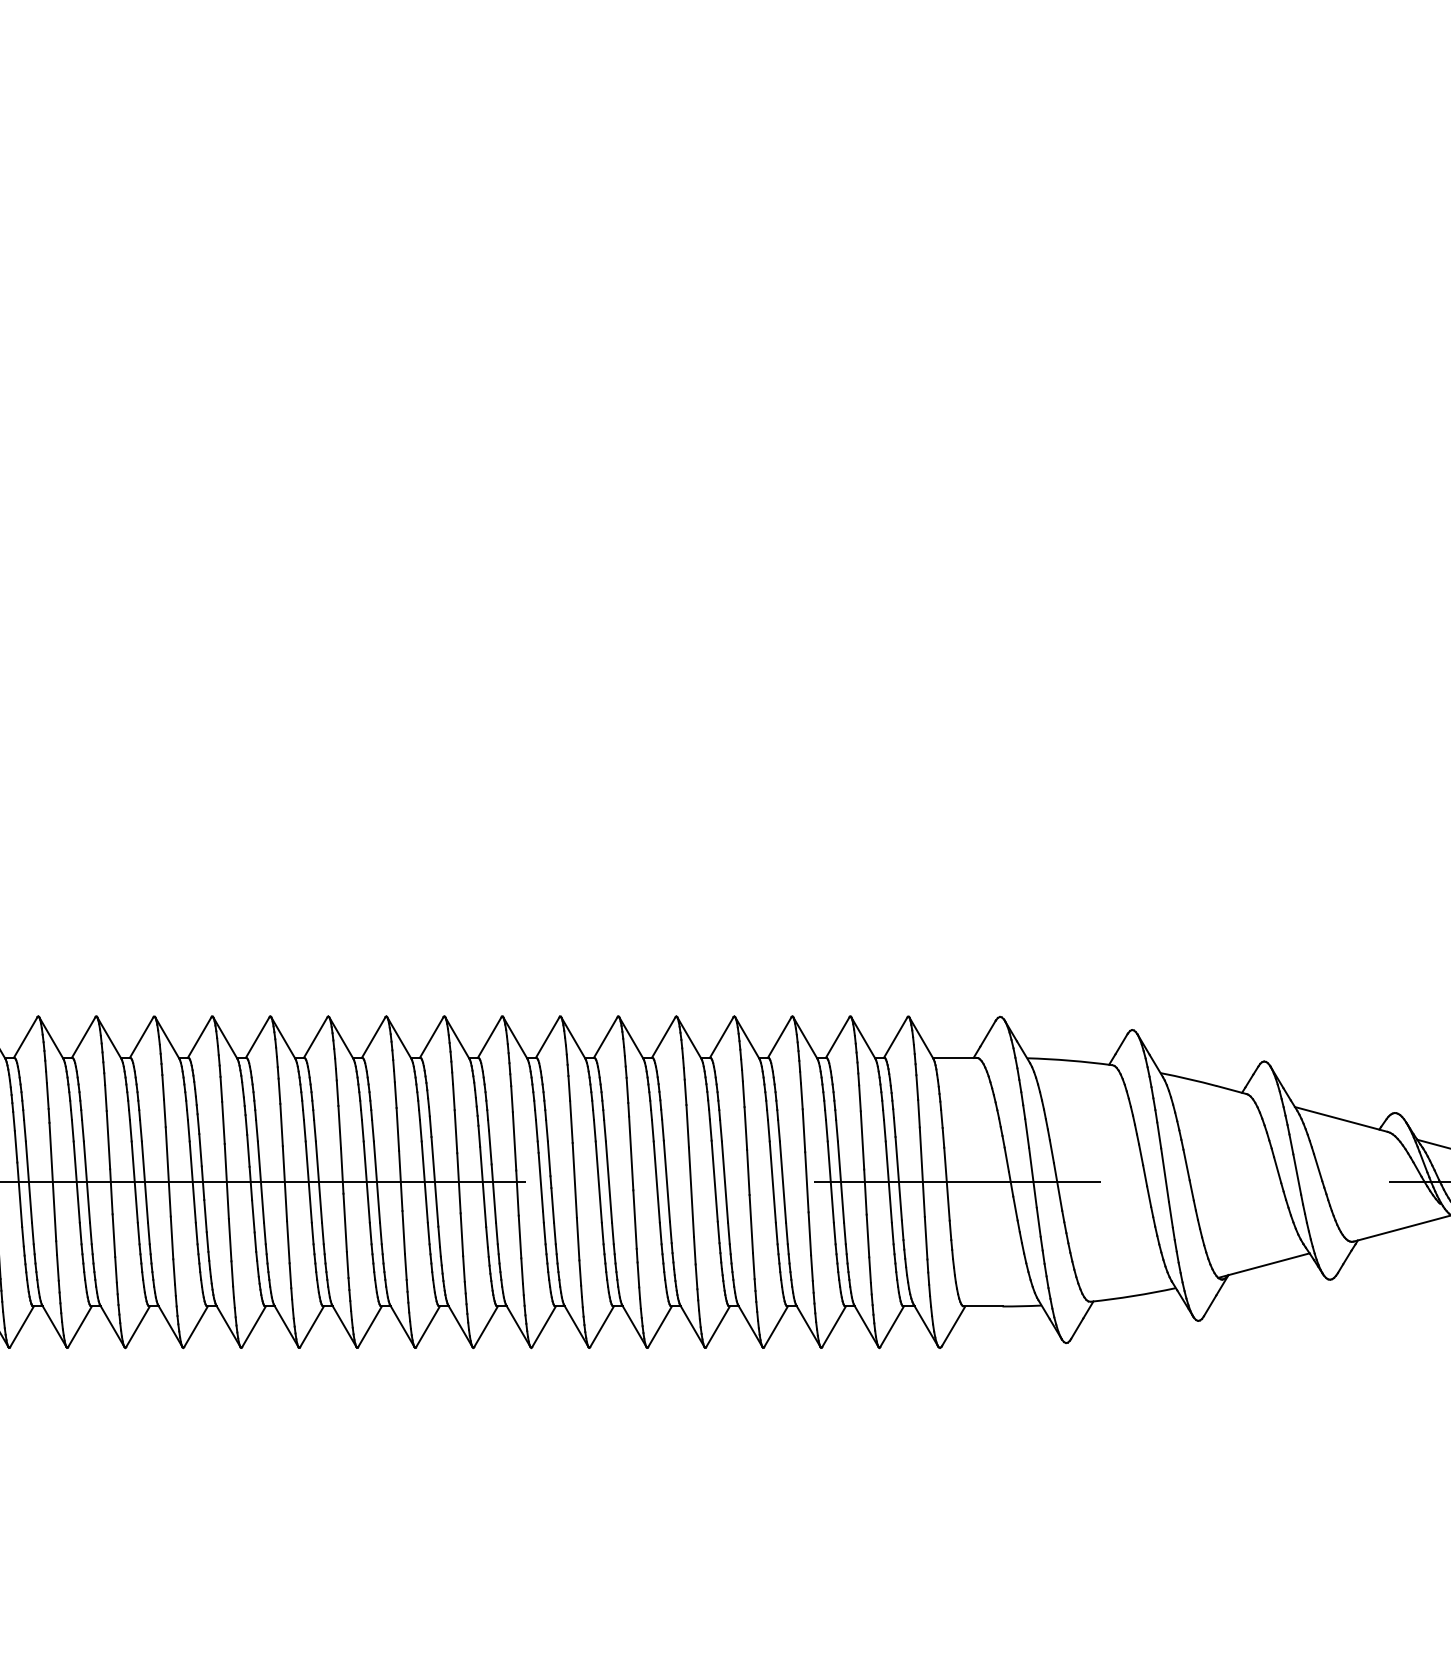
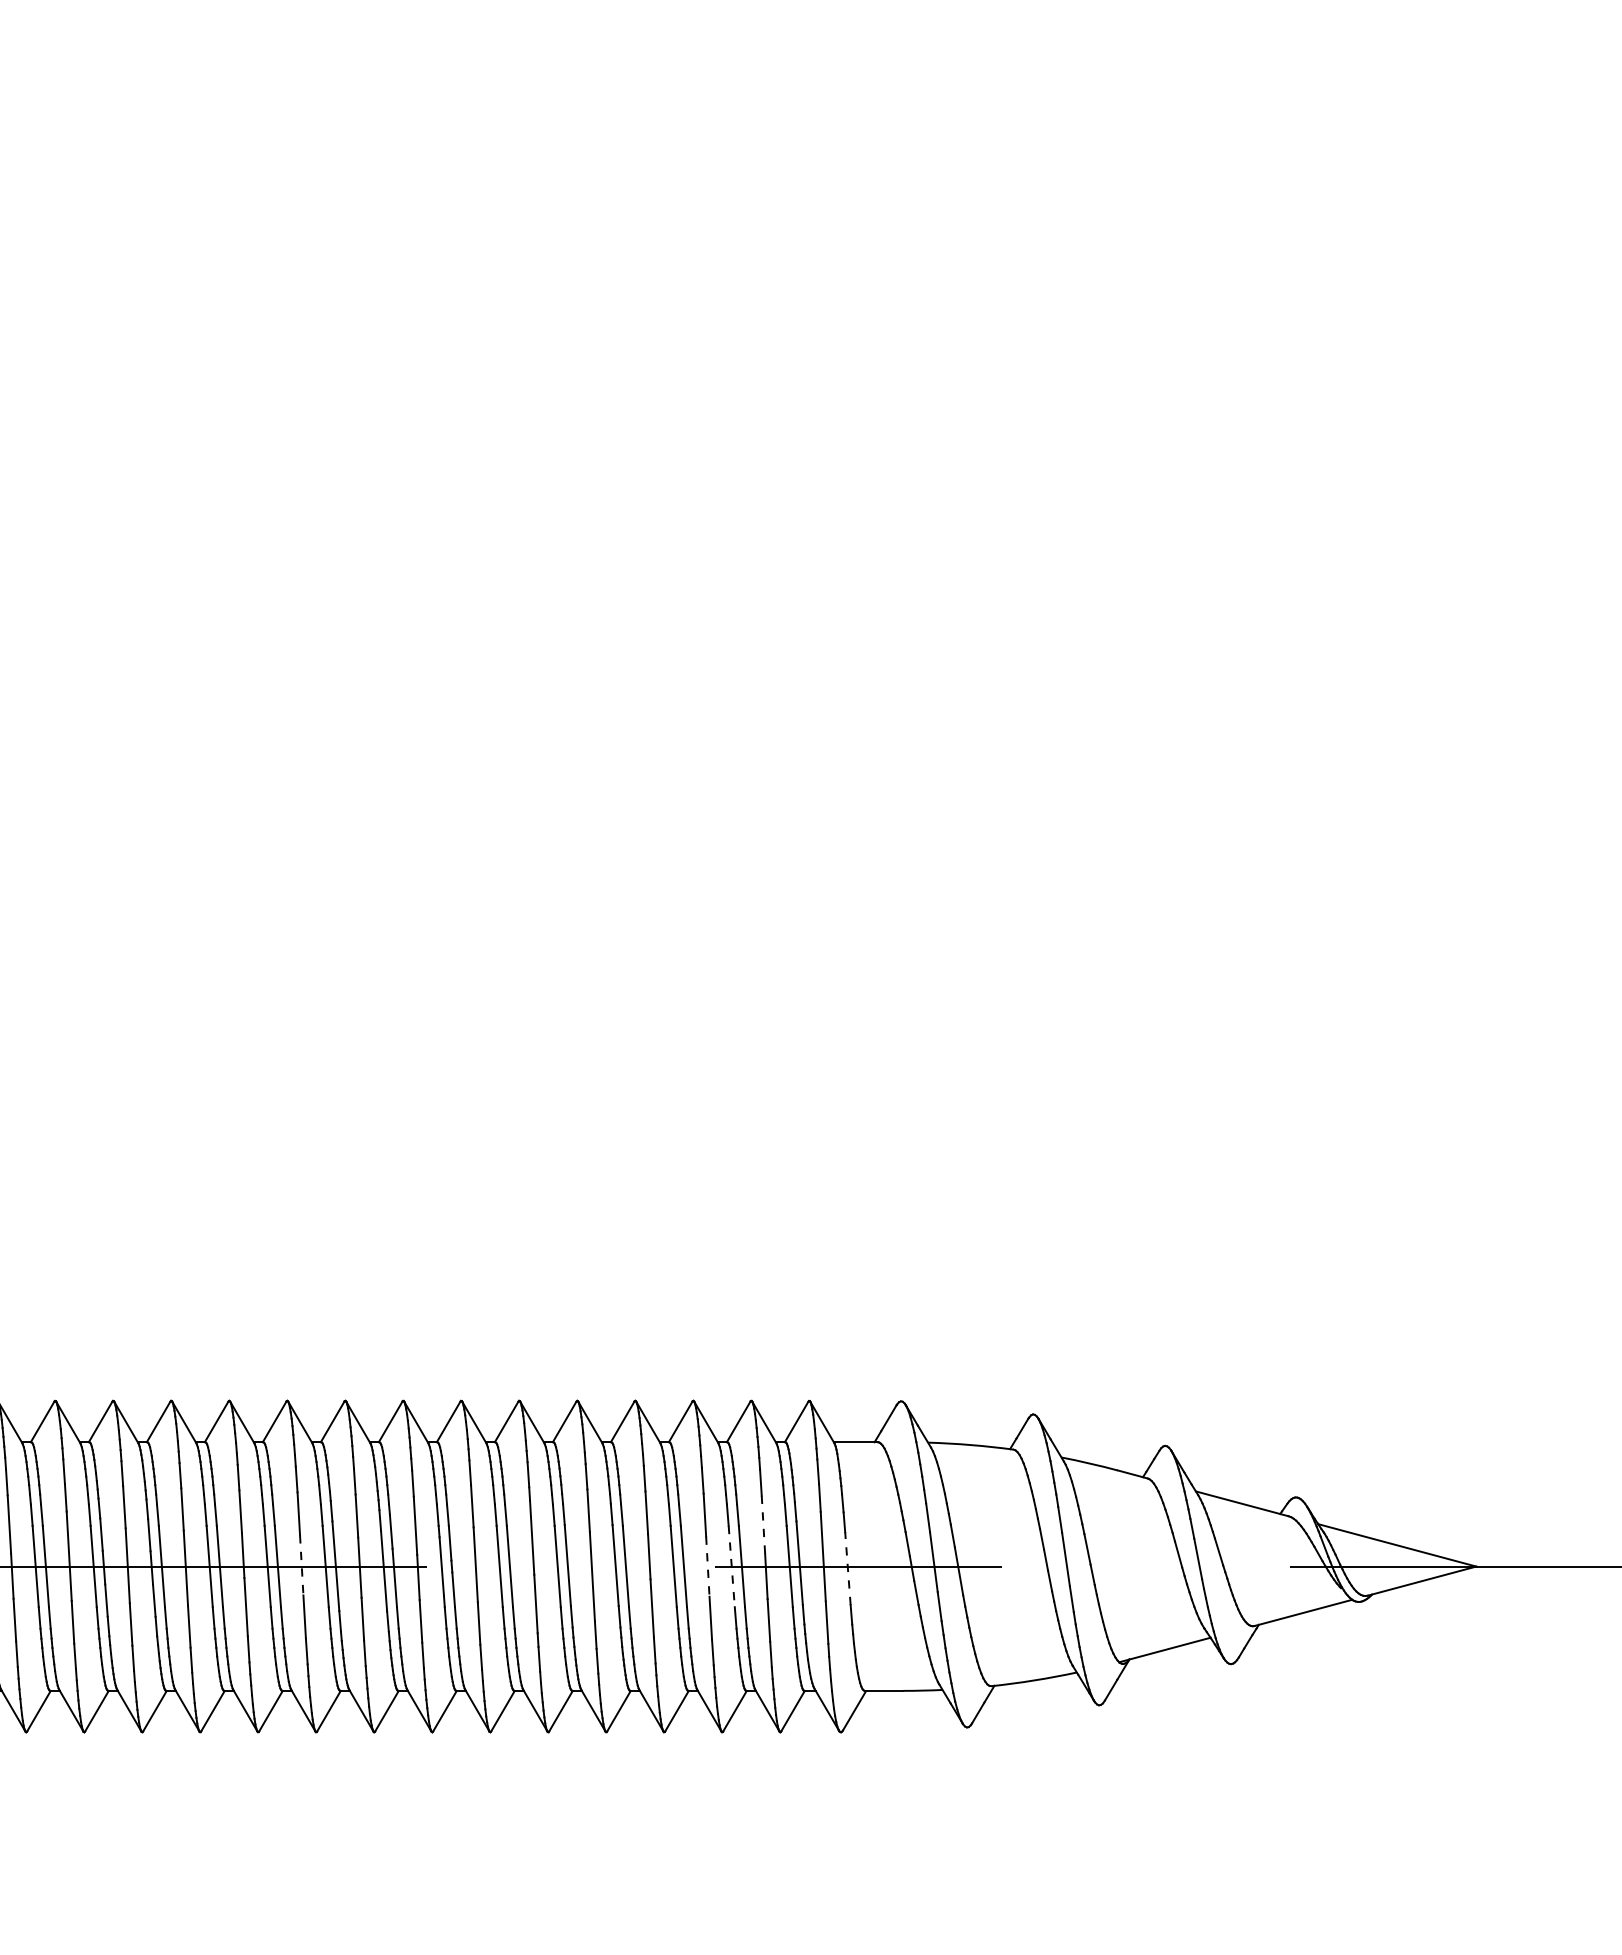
line: (862, 1141) -> (763, 1525), solid -> dashed
line: (400, 1181) -> (301, 1565), solid -> dashed
line: (830, 1182) -> (731, 1566), solid -> dashed
line: (806, 1183) -> (707, 1567), solid -> dashed
line: (946, 1184) -> (847, 1568), solid -> dashed

